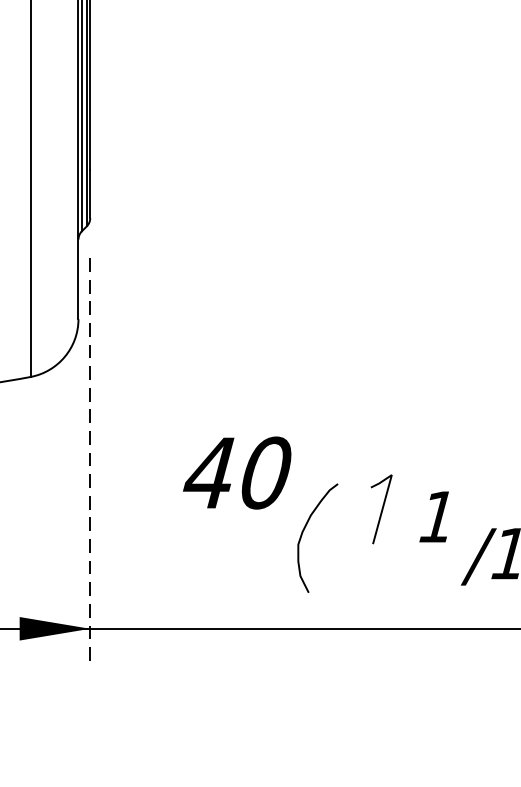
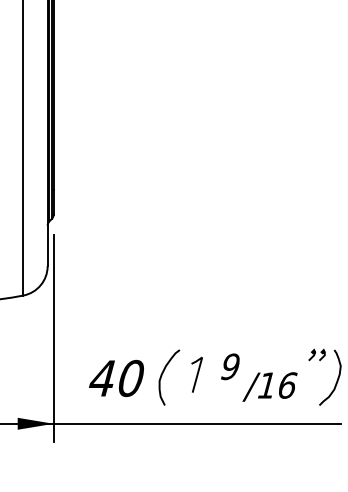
line: (89, 461) -> (53, 338), dashed -> solid
text: (237, 473) -> (116, 378), moved
line: (380, 508) -> (196, 374), moved
text: (437, 516) -> (230, 366), 1 -> 9

